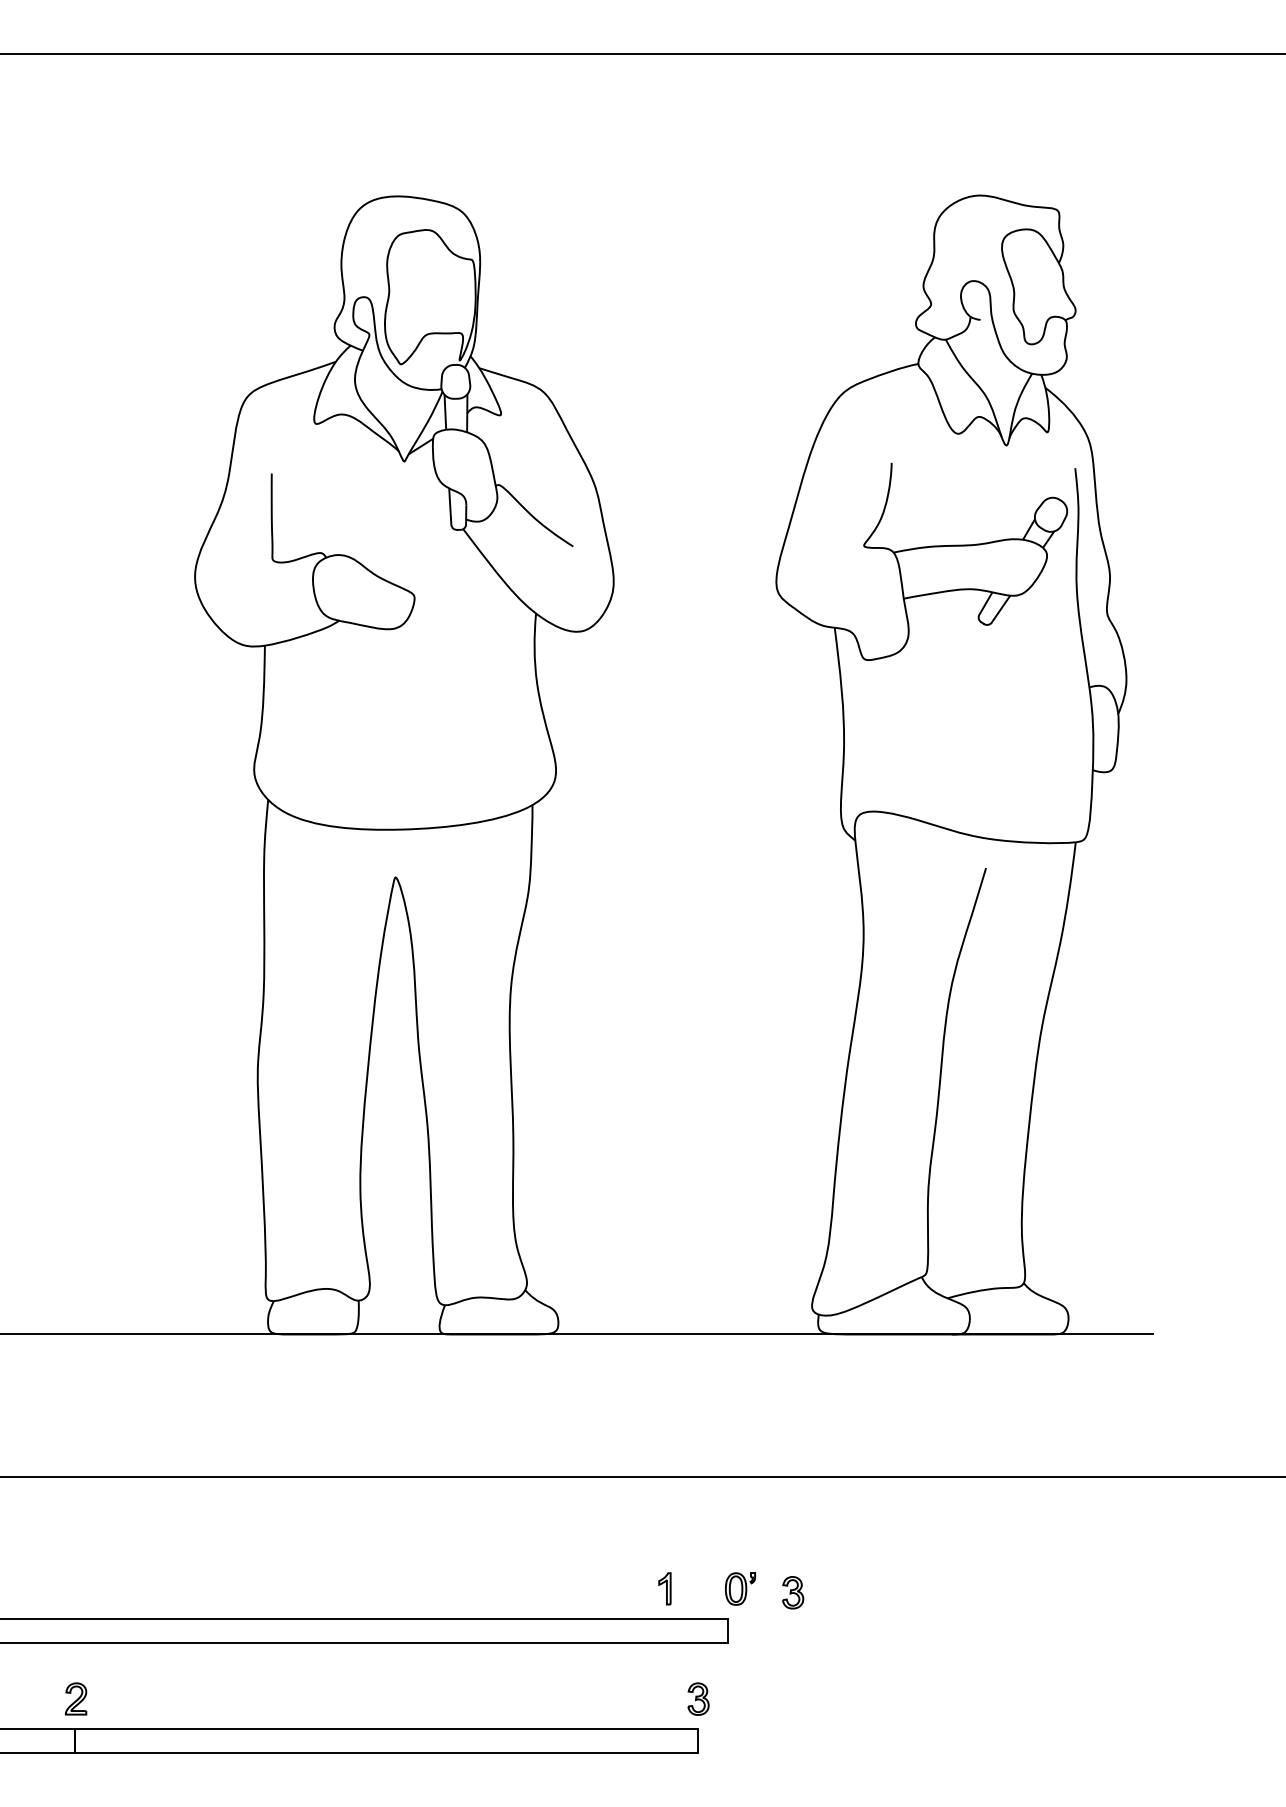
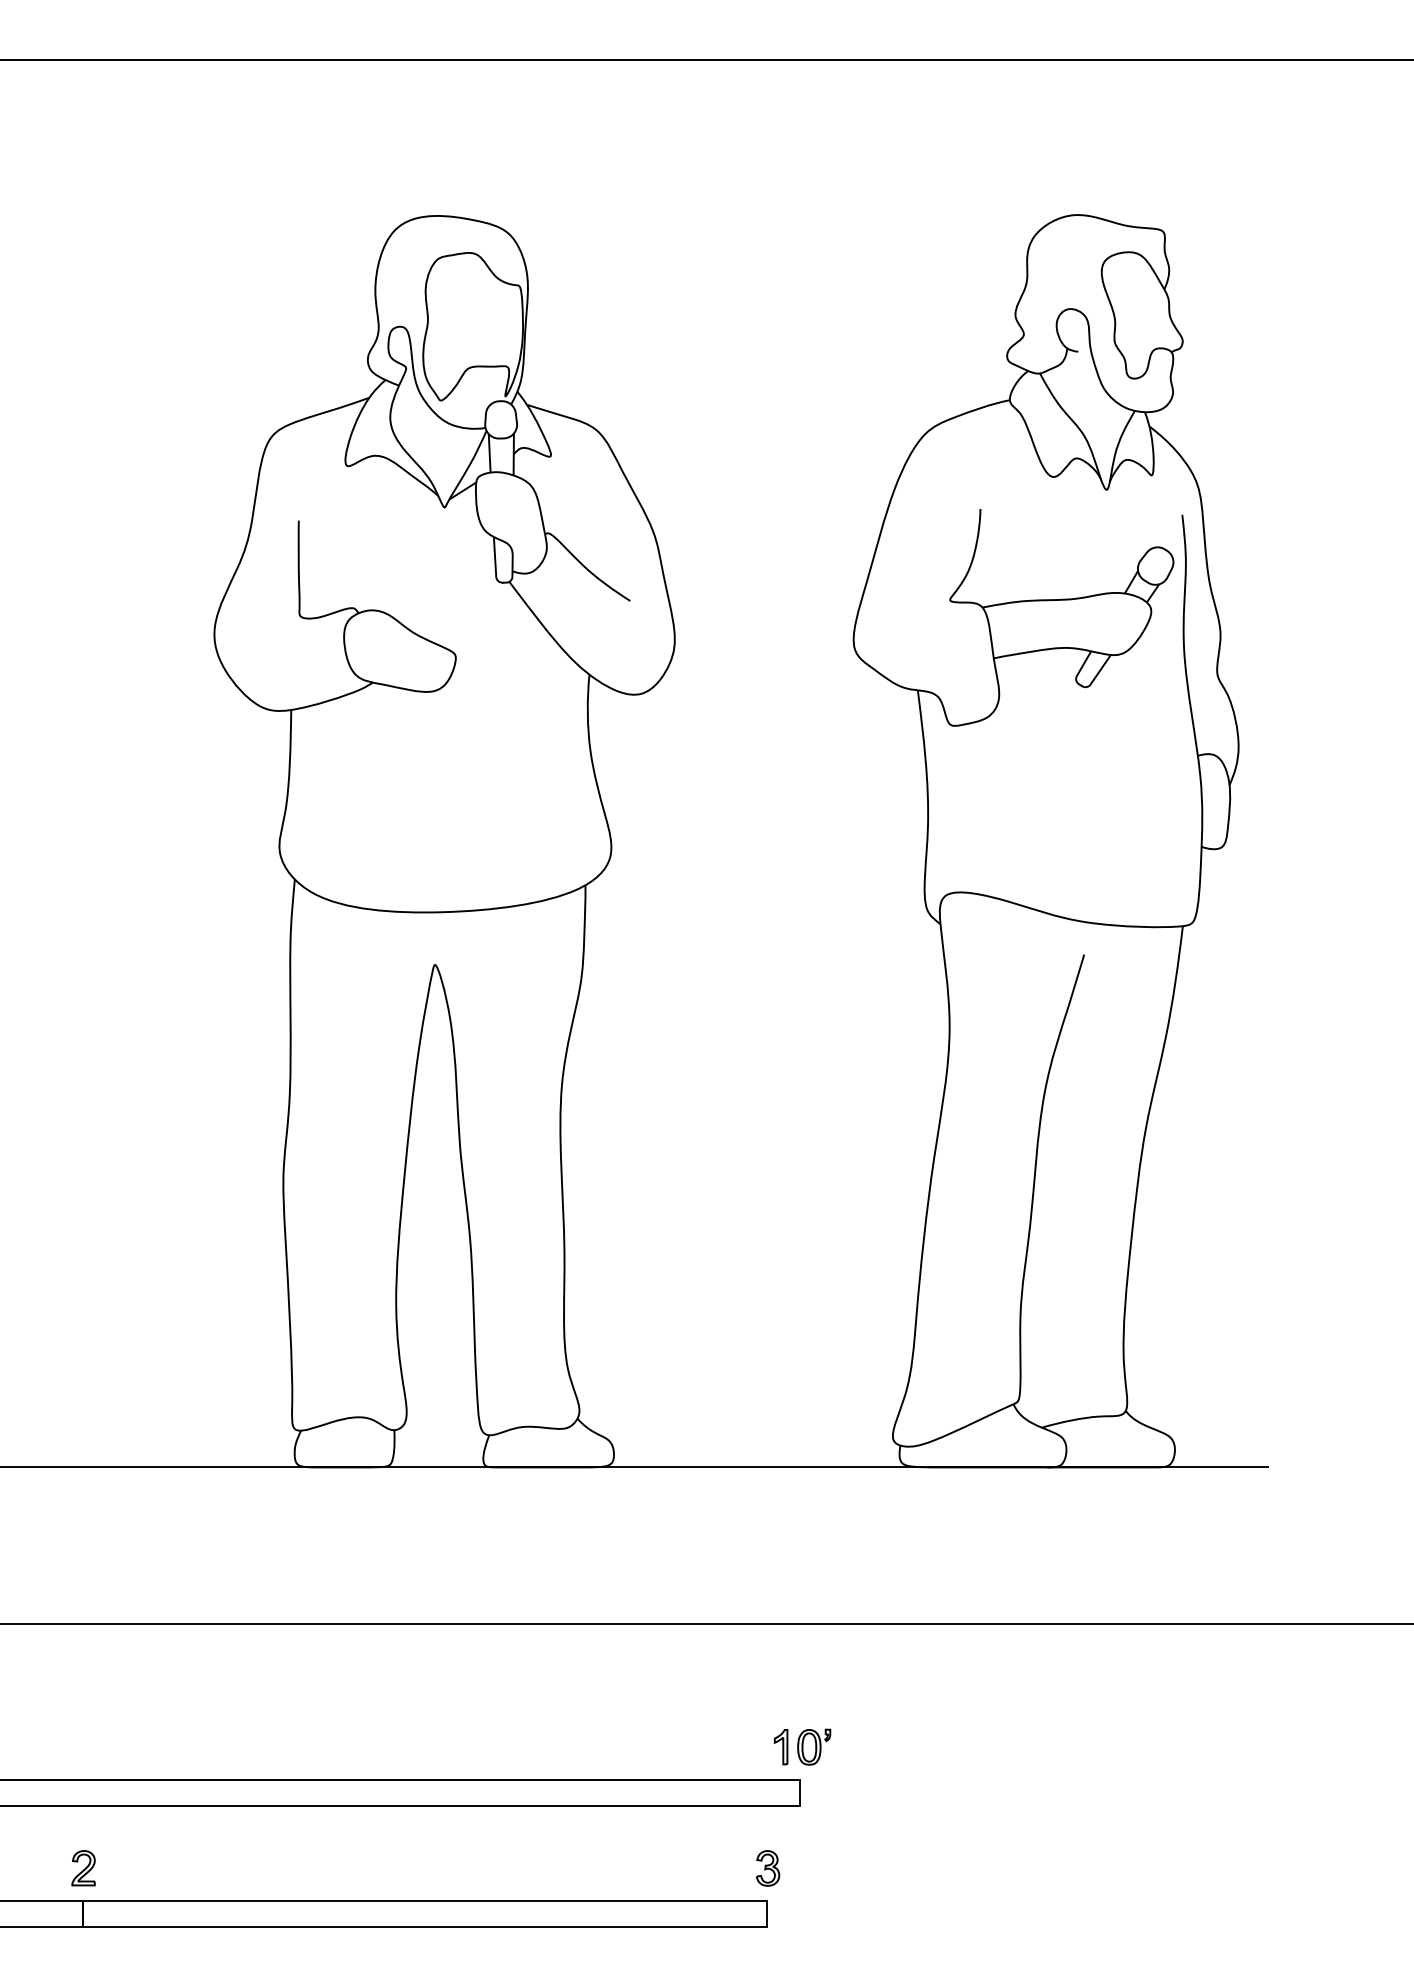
part: (664, 1589) -> (780, 1747), moved
part: (793, 1592) -> (872, 1751), removed

